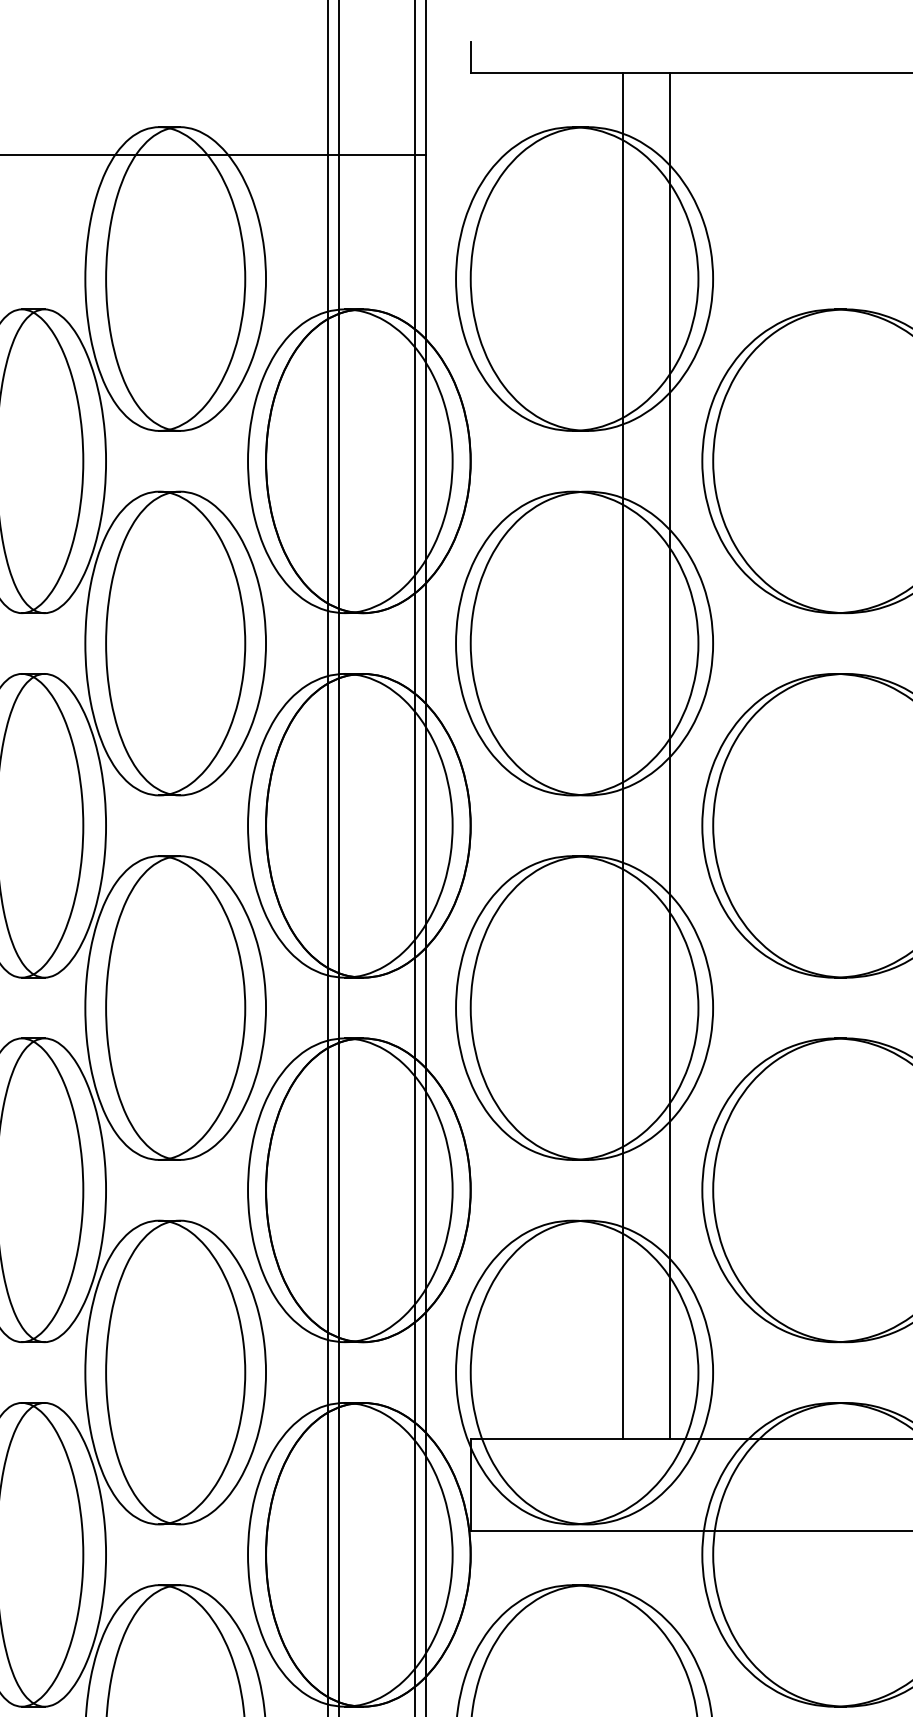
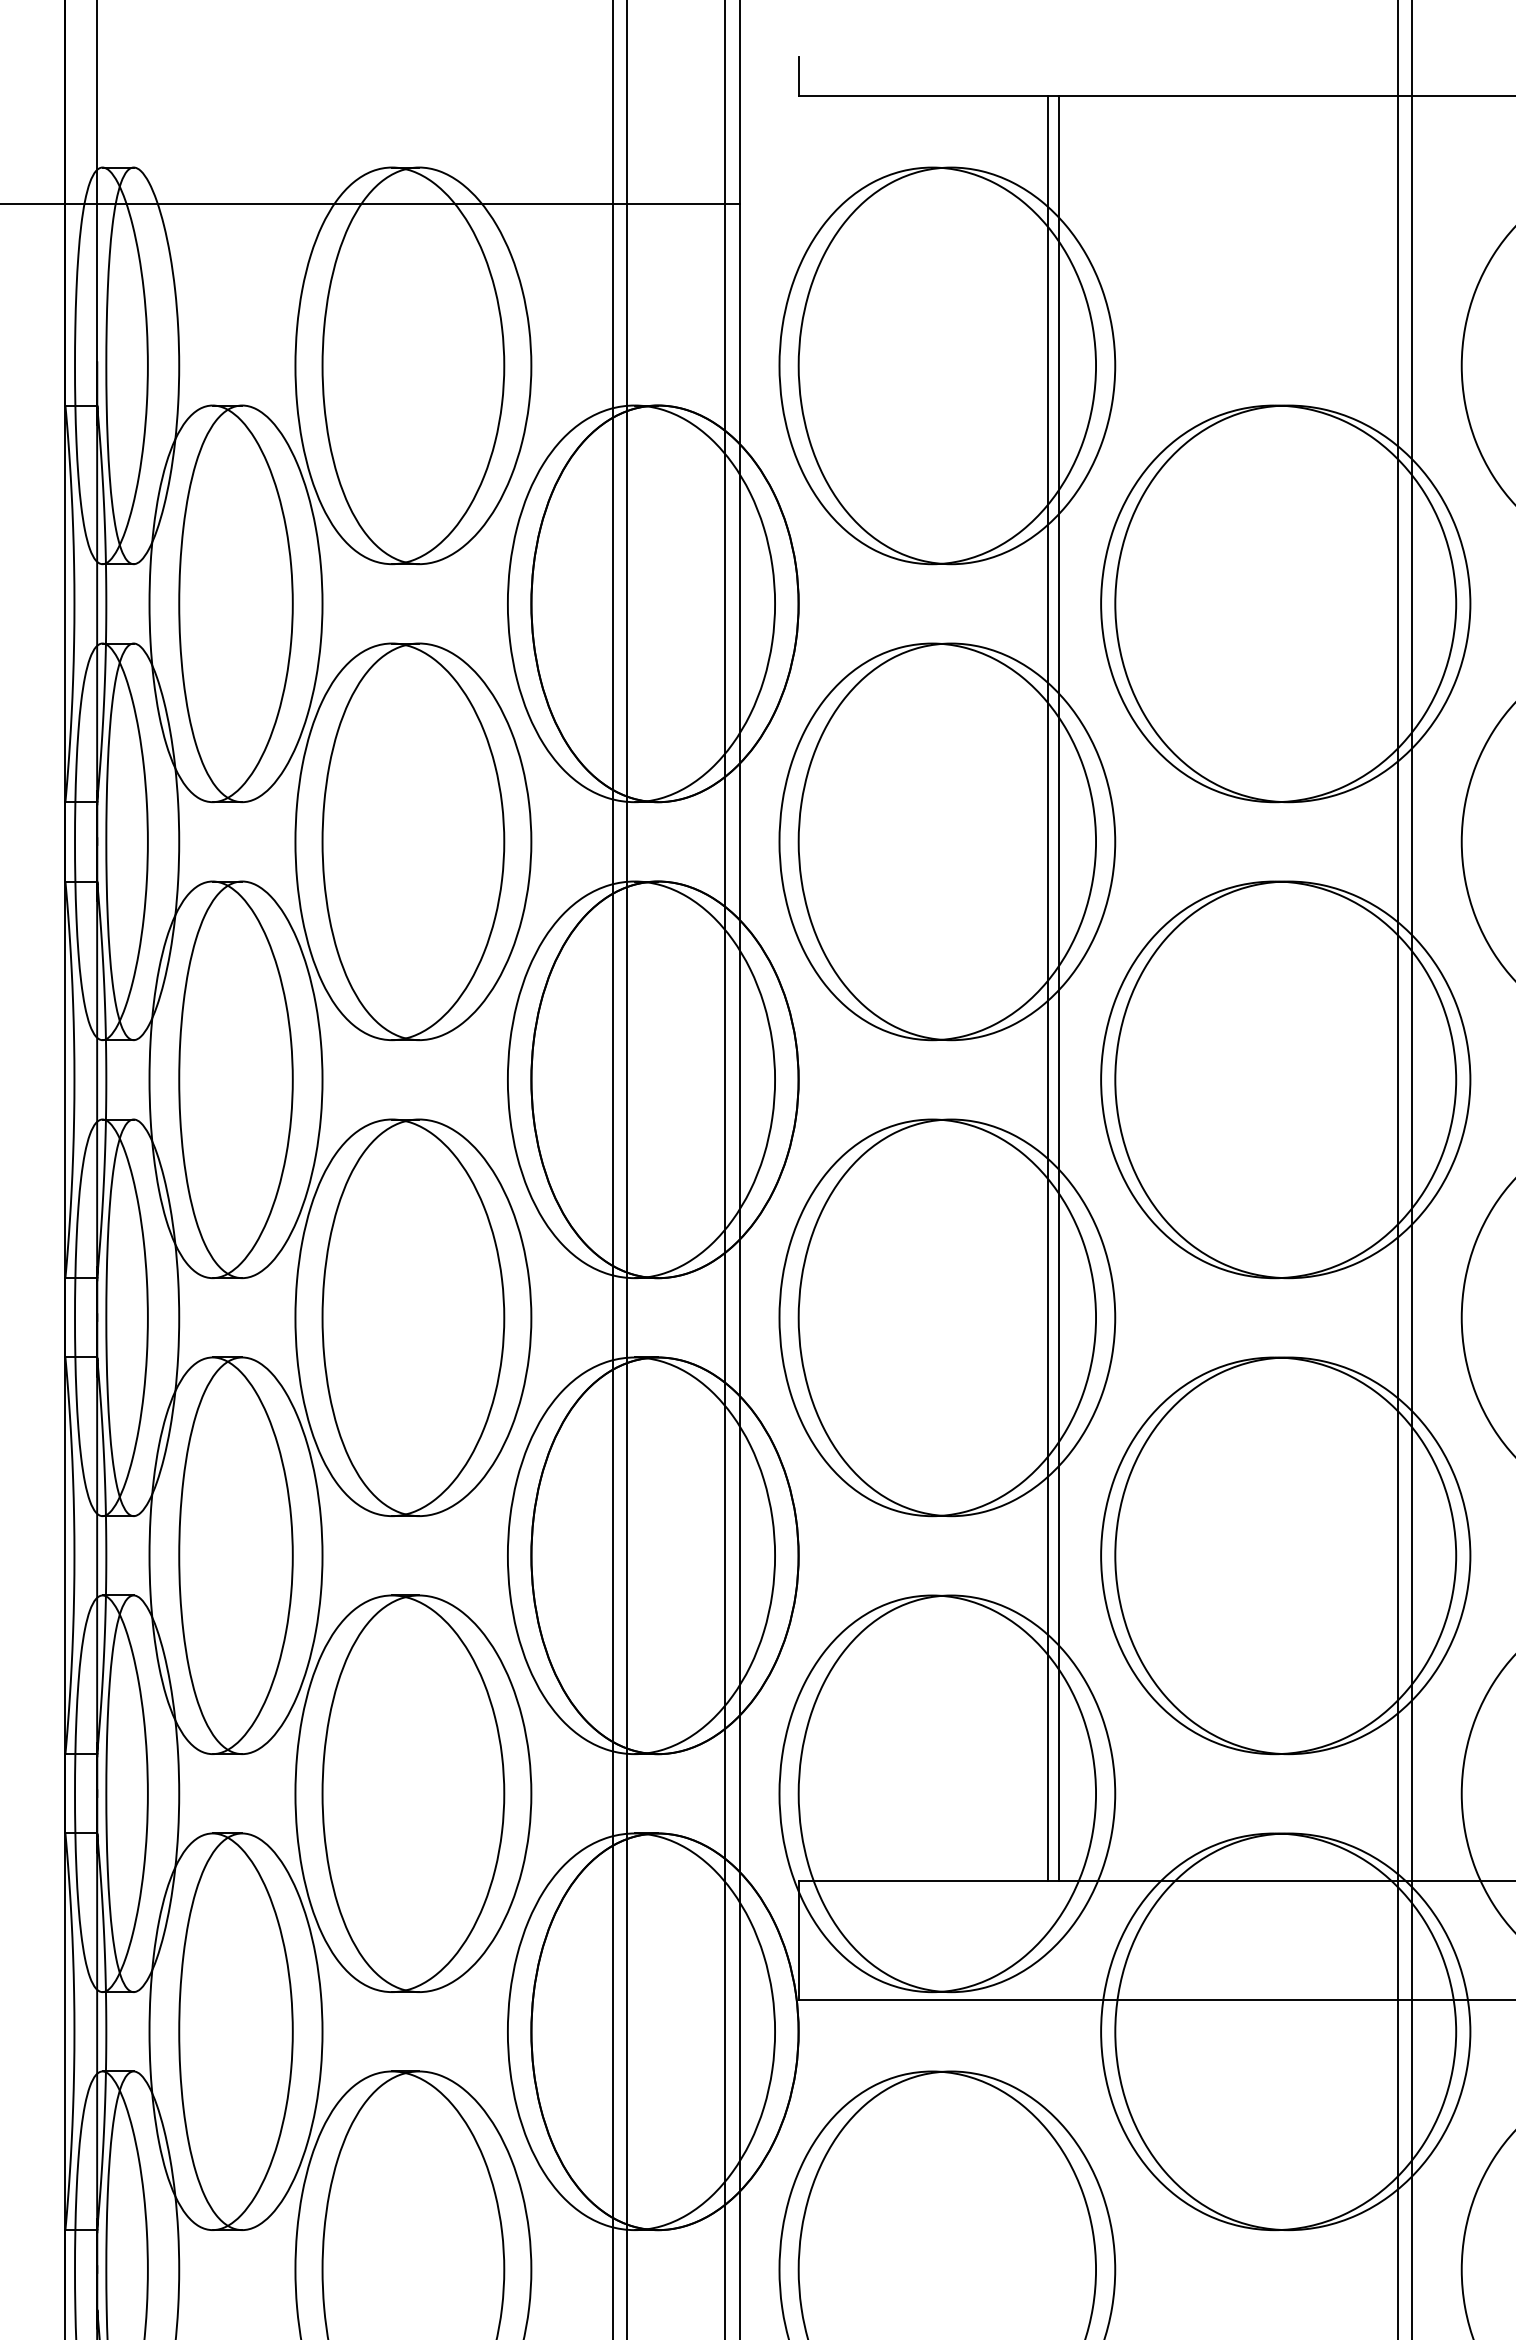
line: (622, 755) -> (1047, 988), moved

